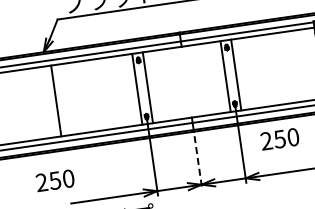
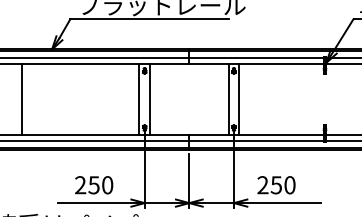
line: (56, 101) -> (22, 99), moved
text: (280, 139) -> (276, 185), moved
line: (198, 162) -> (189, 180), dashed -> solid
text: (55, 180) -> (94, 185), moved

